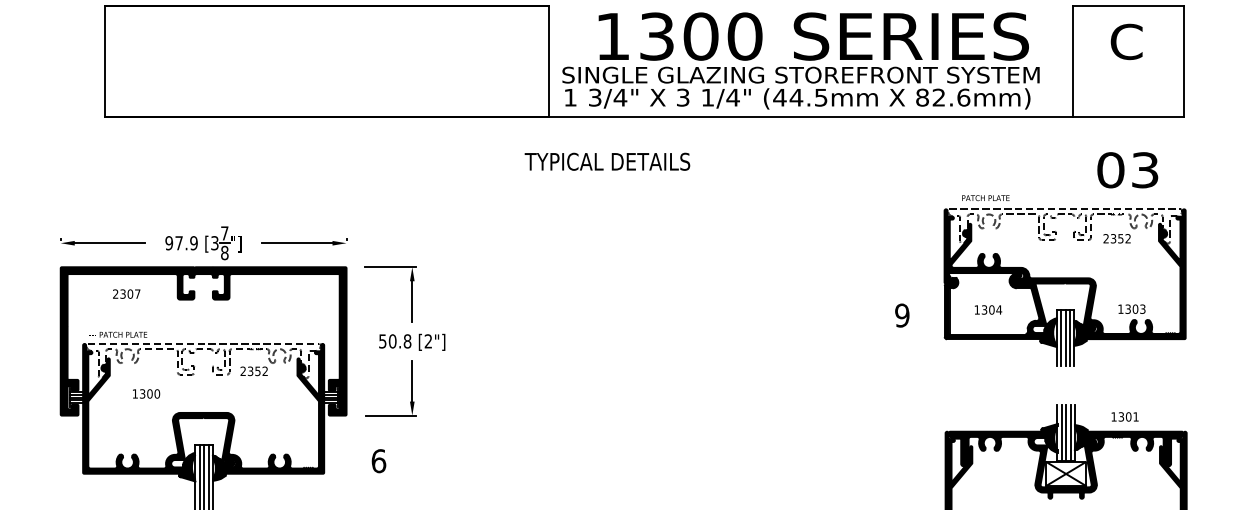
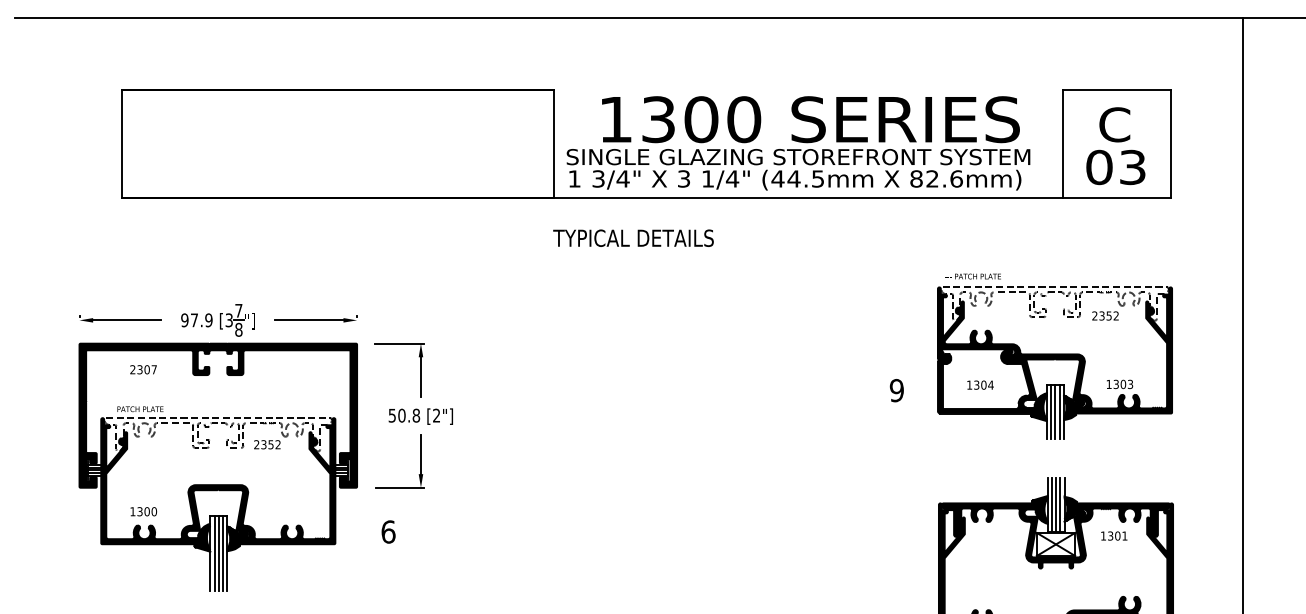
text: (607, 161) -> (633, 237), moved
text: (1127, 170) -> (1115, 167), moved
text: (146, 393) -> (143, 511), moved
text: (1125, 416) -> (1114, 535), moved

